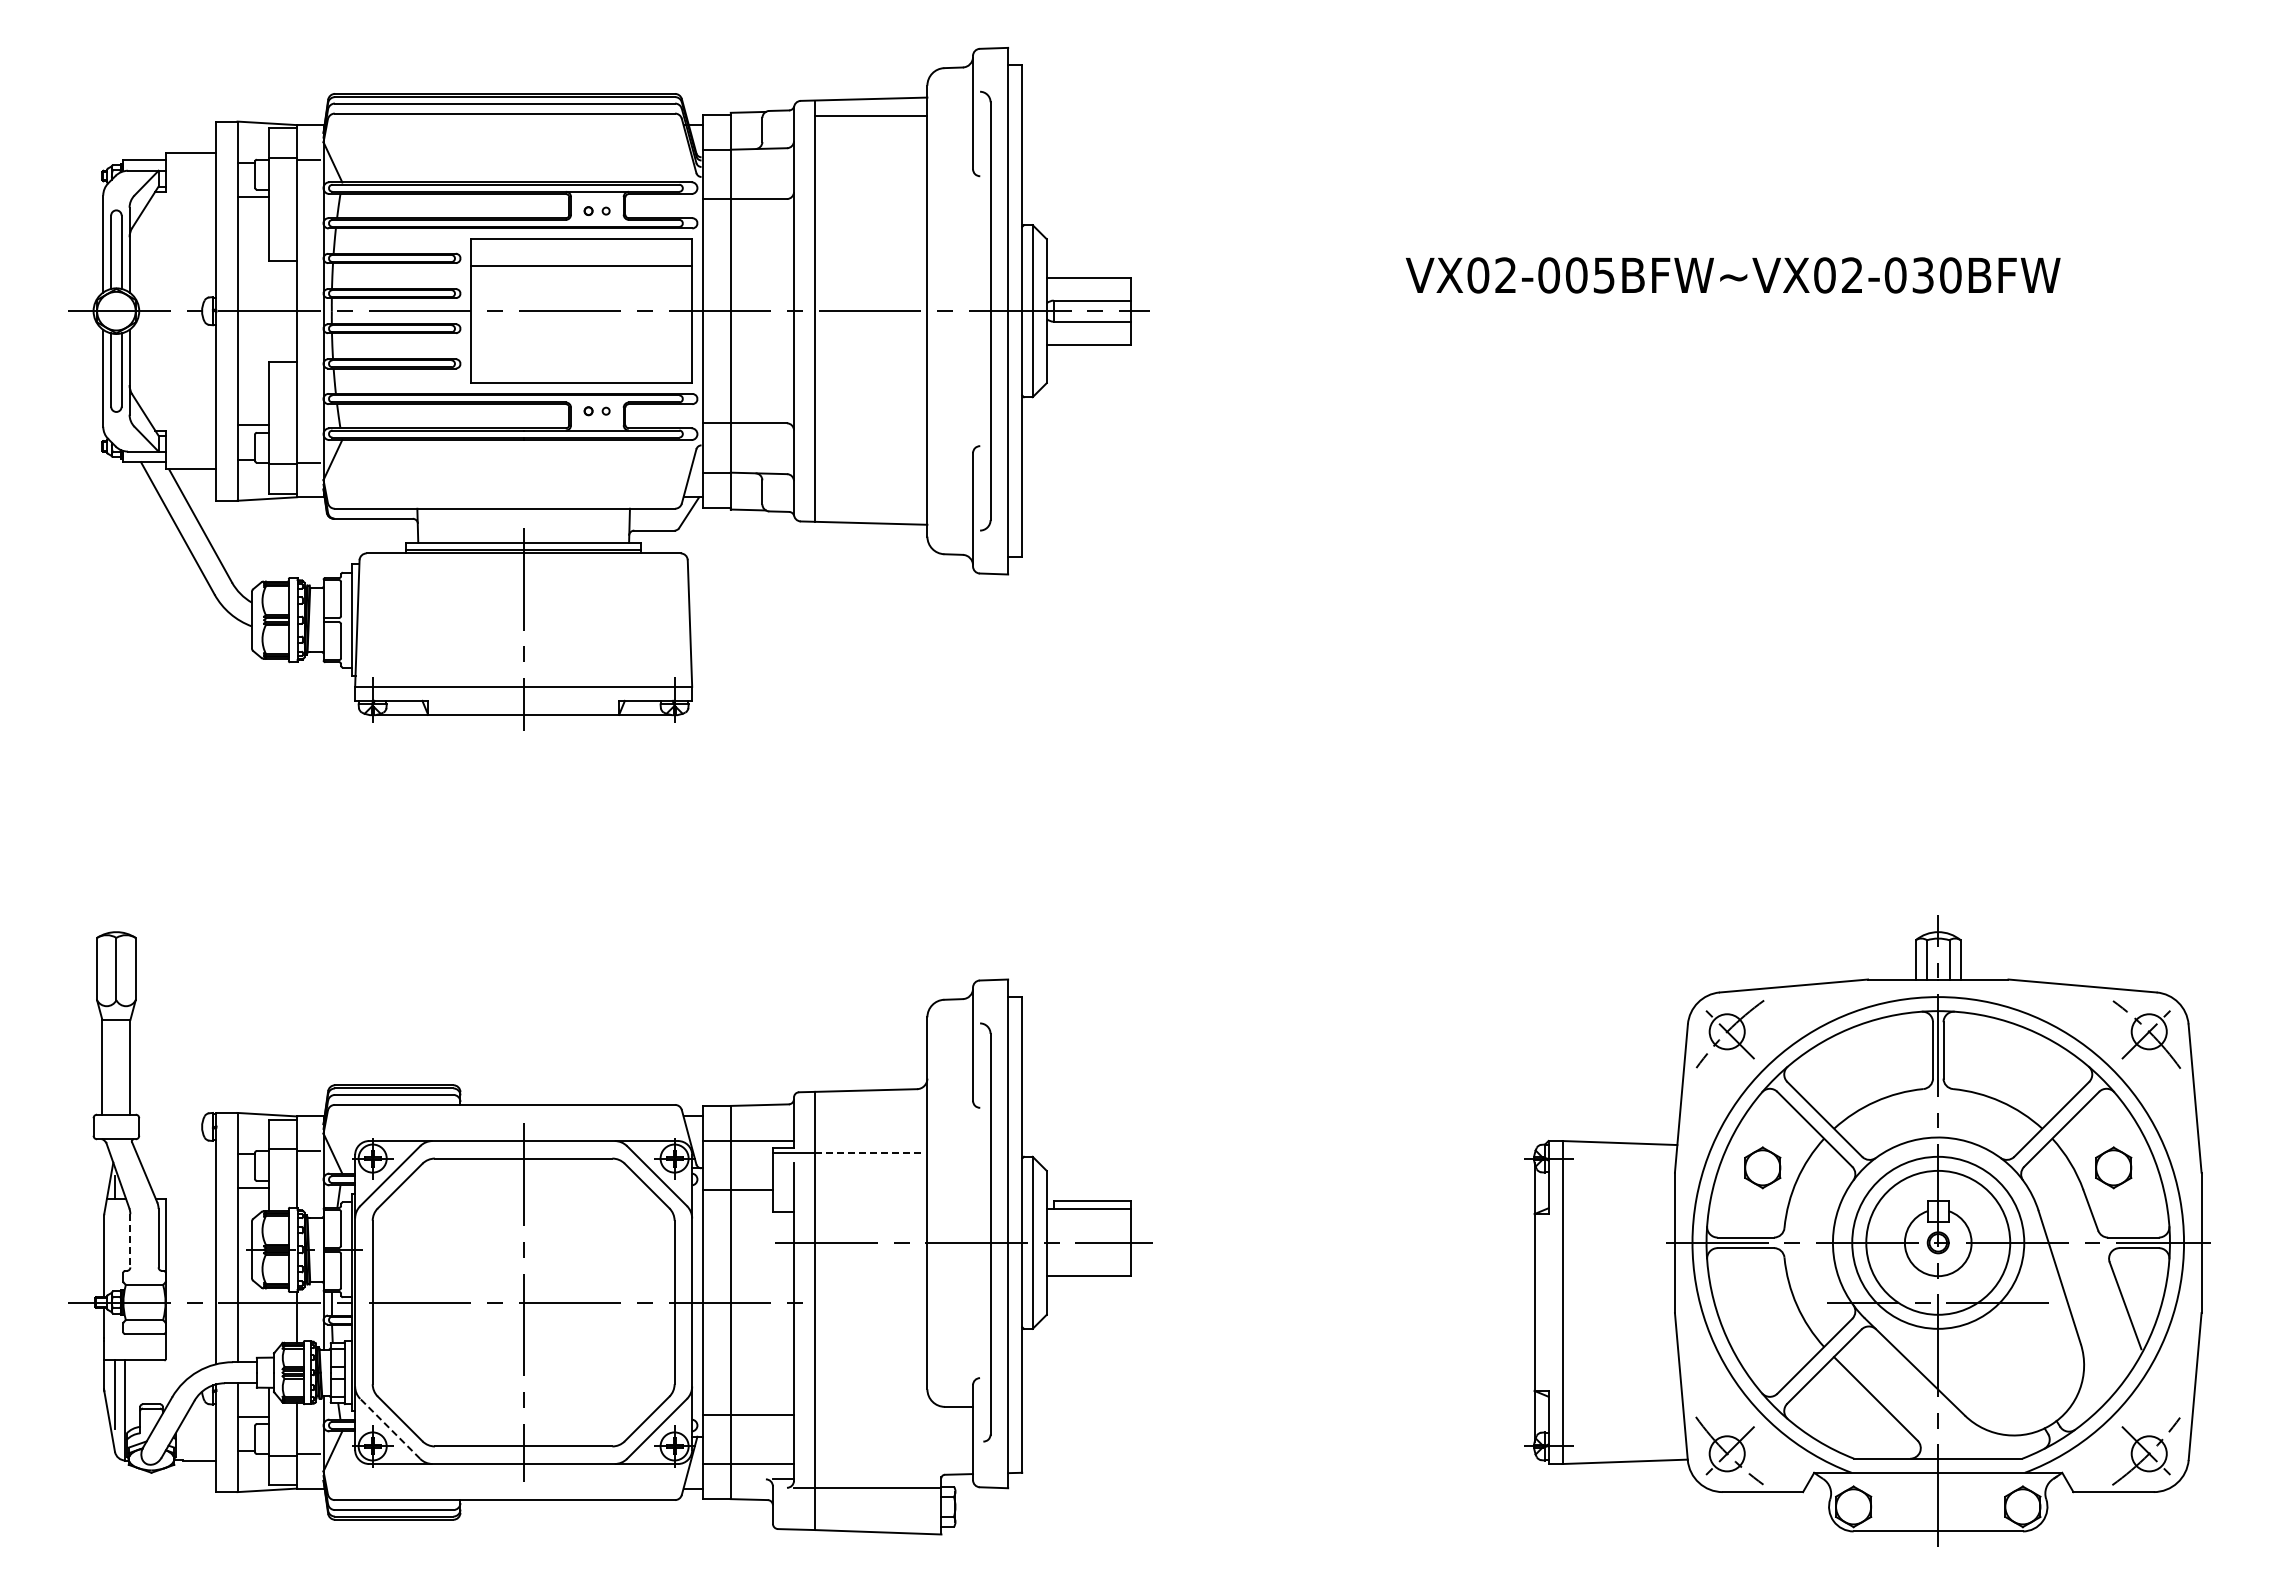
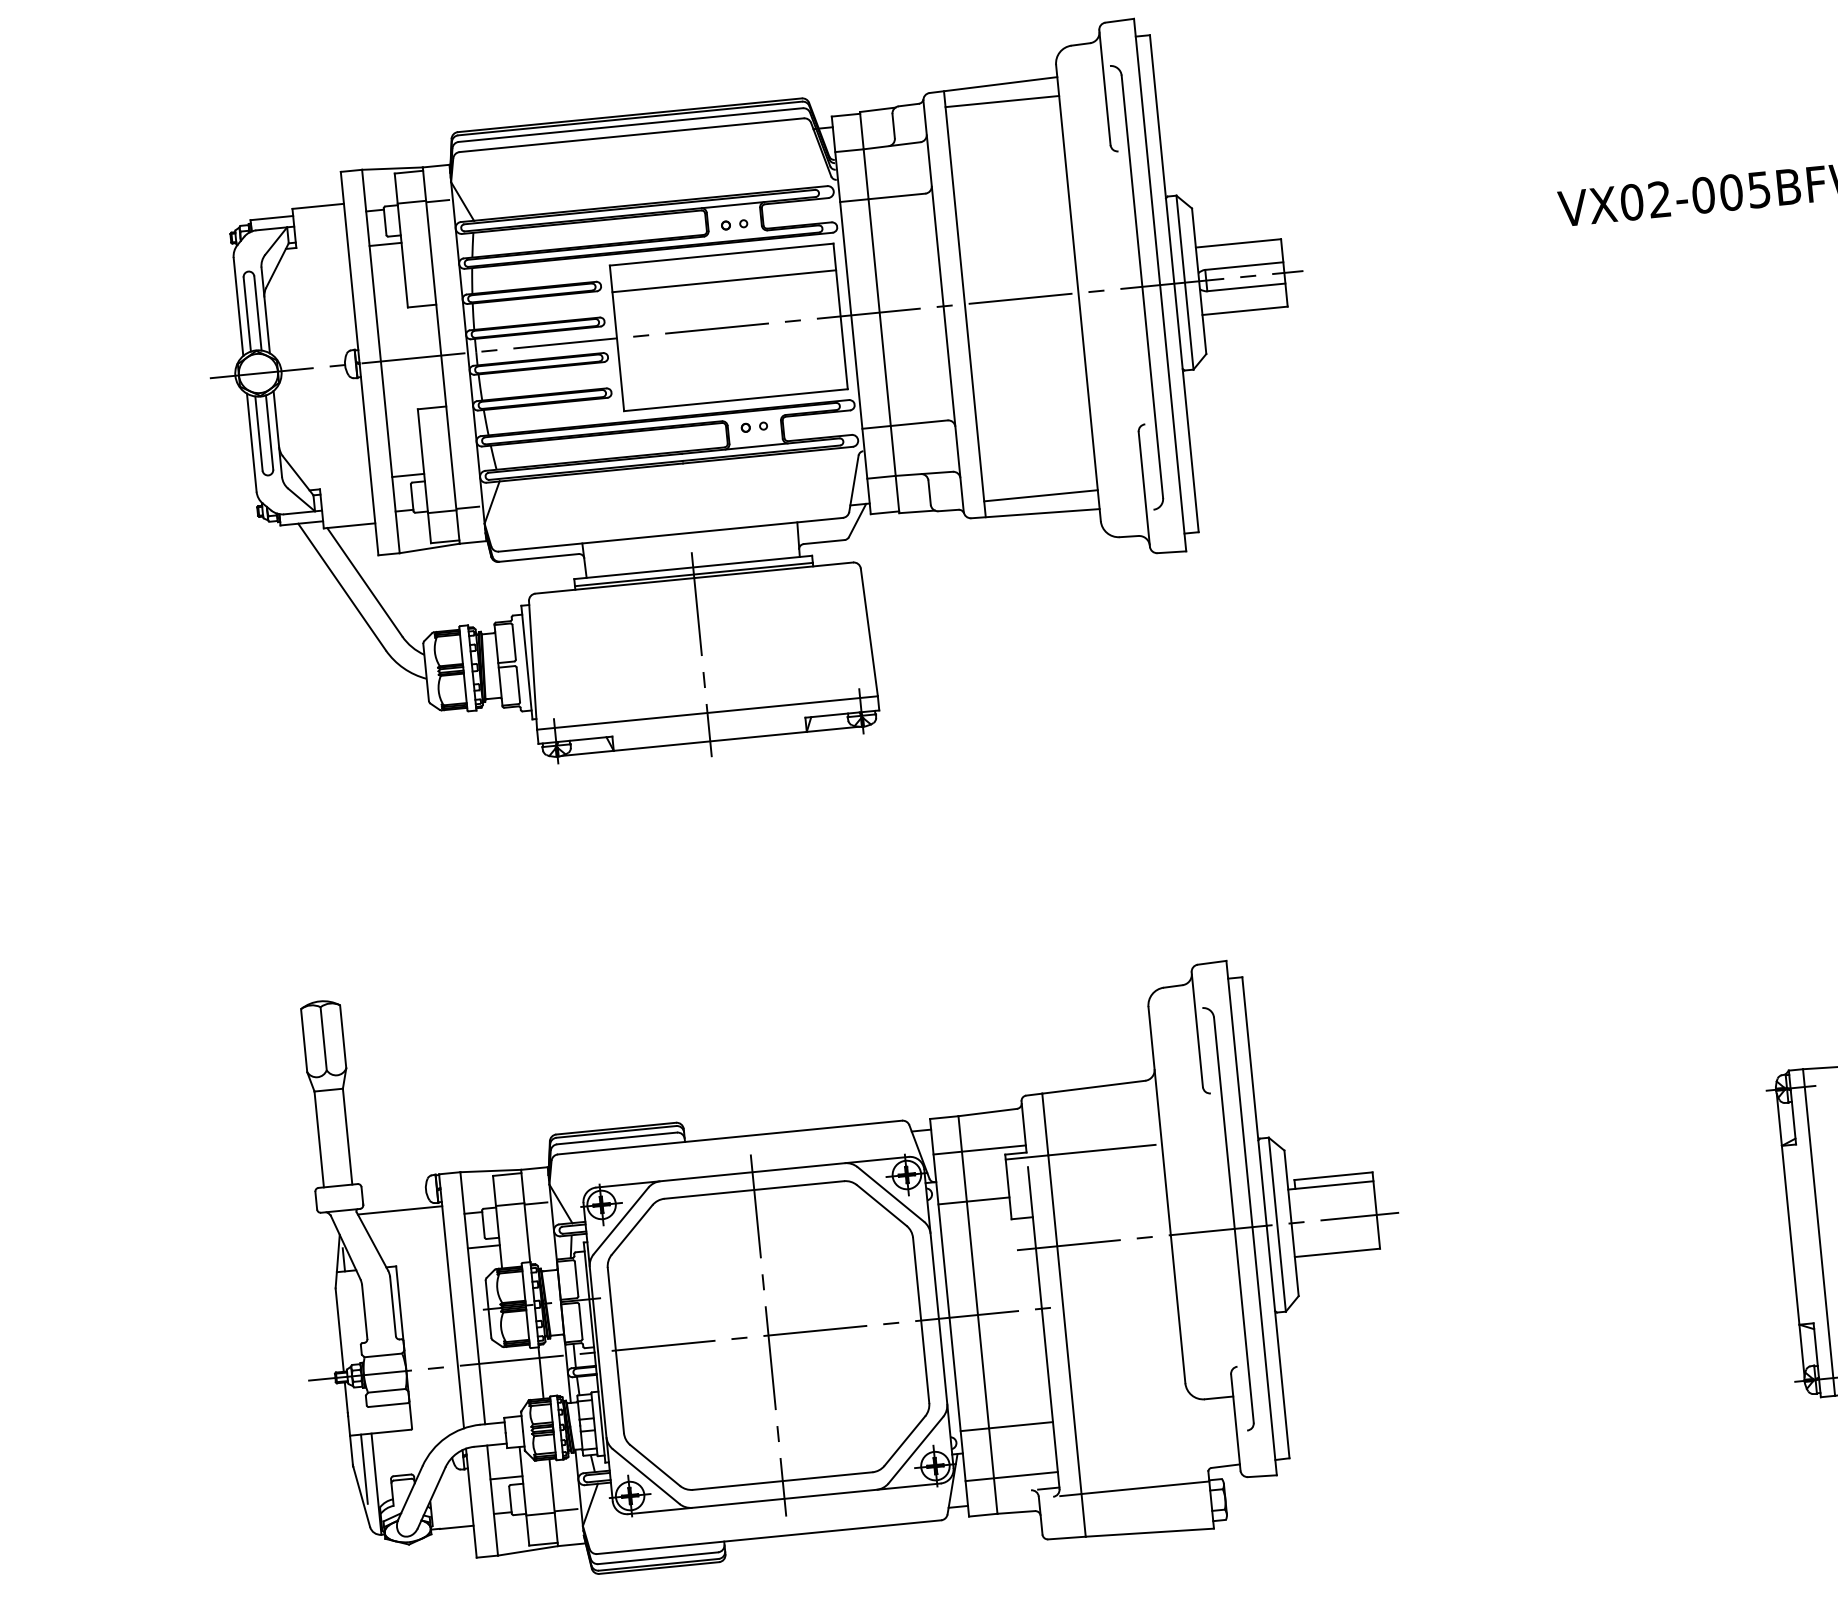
line: (871, 506) -> (1041, 496), added
line: (174, 1144) -> (399, 1210), added
line: (868, 1152) -> (1102, 1149), dashed -> solid
line: (130, 1240) -> (364, 1311), dashed -> solid
line: (389, 1428) -> (645, 1476), dashed -> solid

